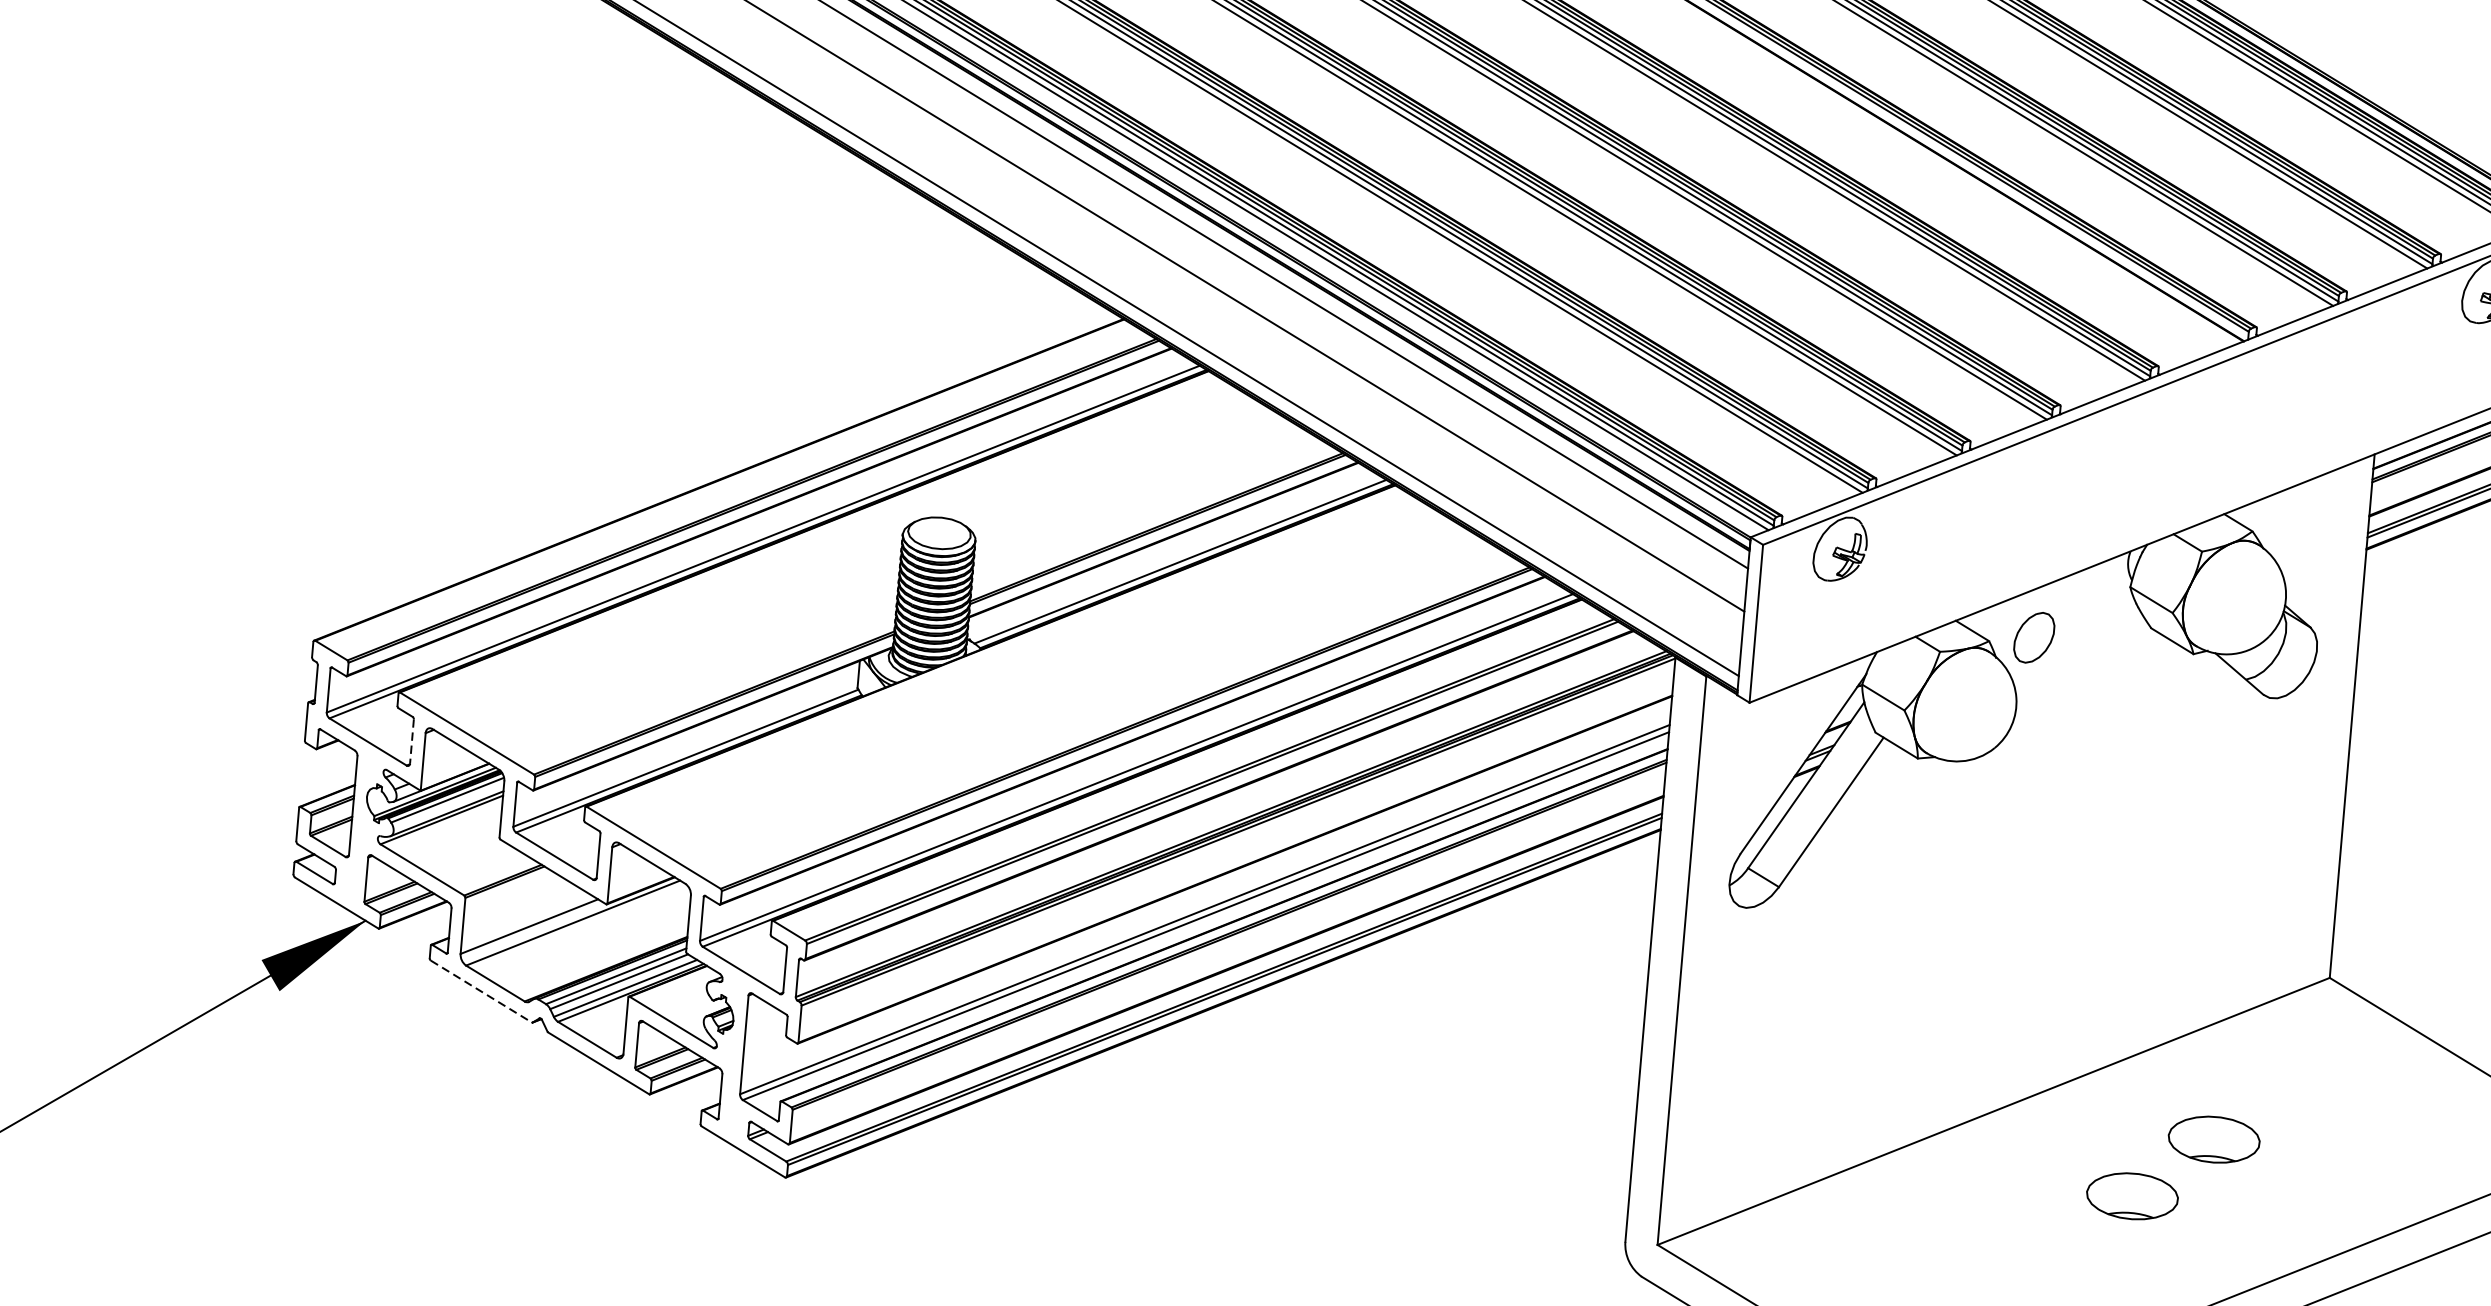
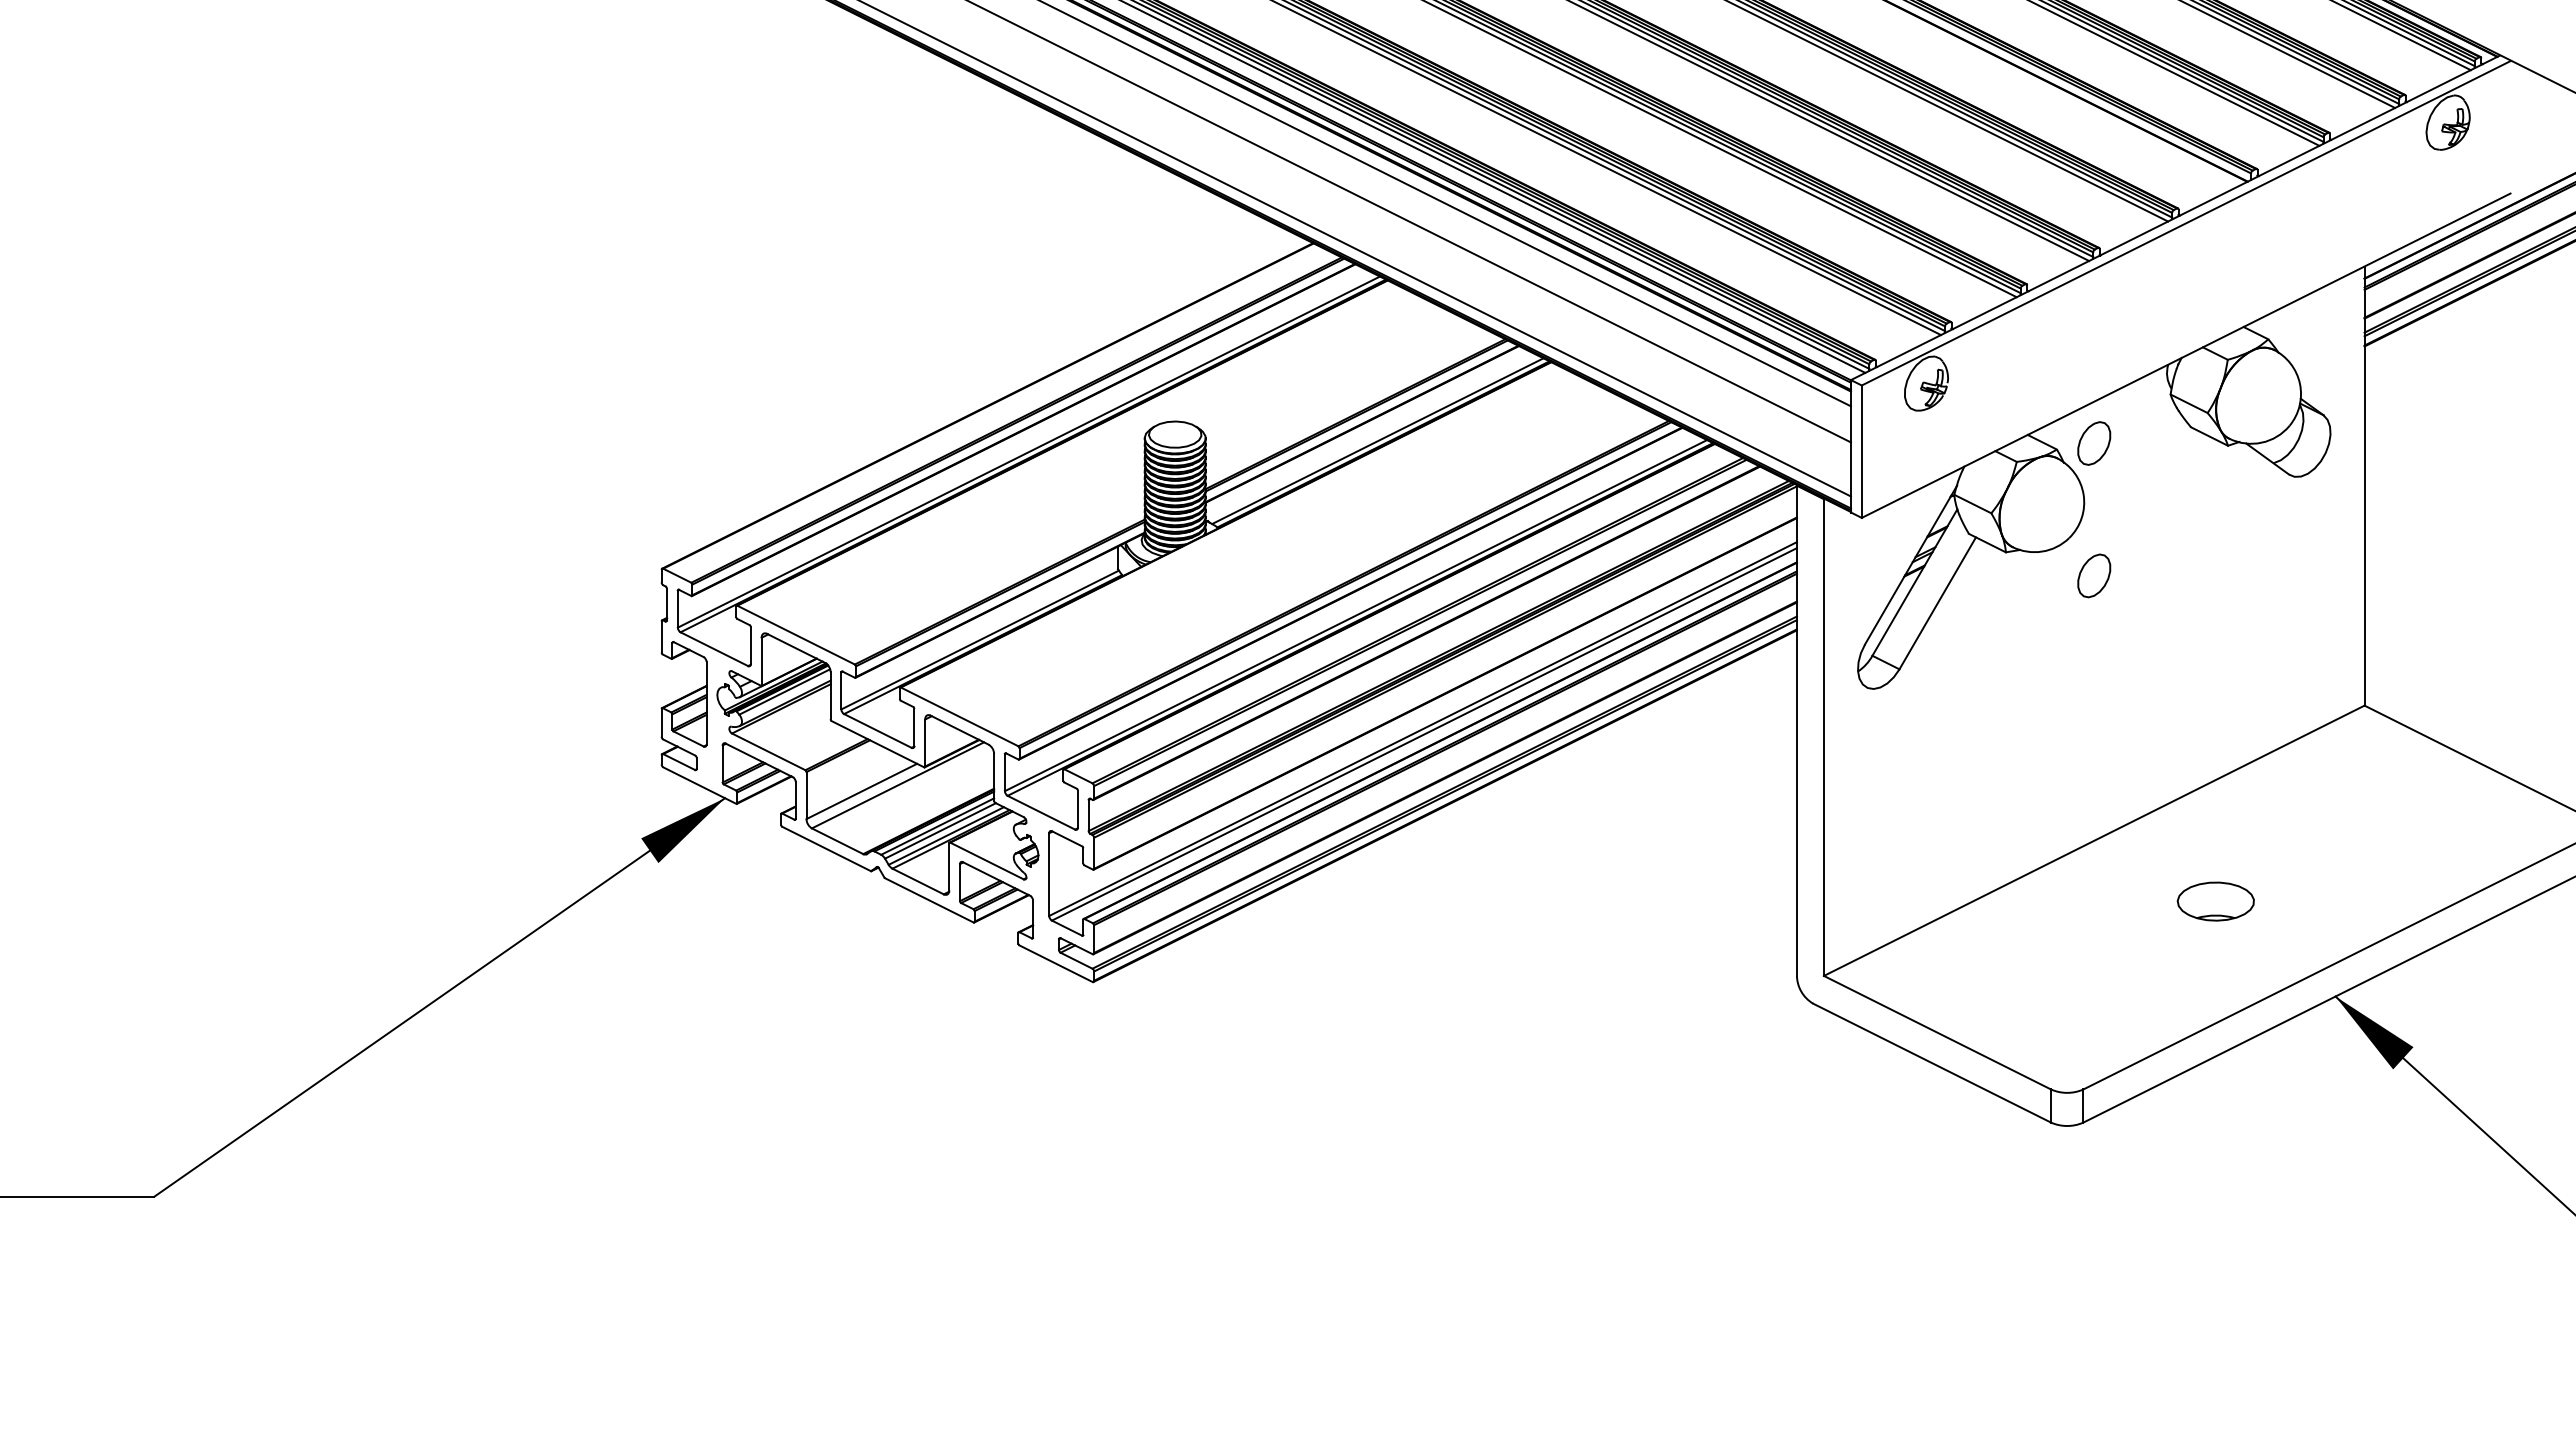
line: (411, 741) -> (750, 645), dashed -> solid
part: (2021, 795) -> (2094, 575), added
line: (481, 992) -> (826, 849), dashed -> solid
part: (2213, 1139) -> (2279, 848), removed

